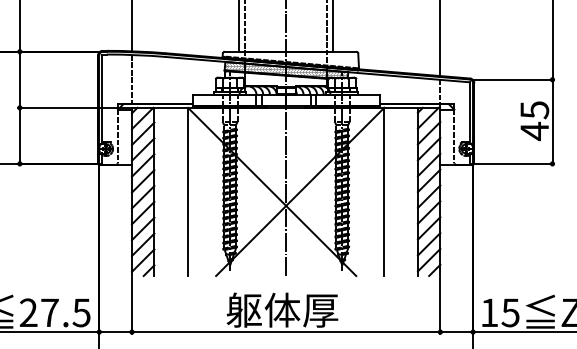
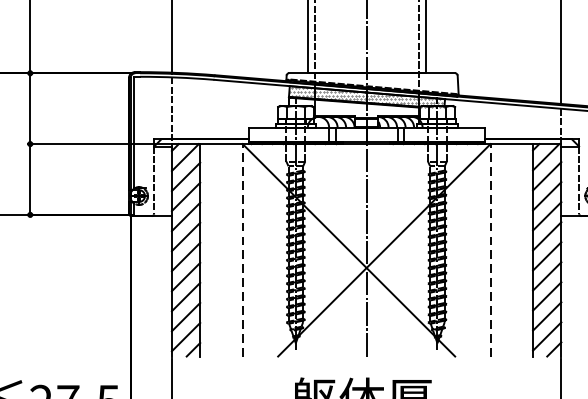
line: (188, 191) -> (243, 249), solid -> dashed
line: (384, 191) -> (490, 249), solid -> dashed

